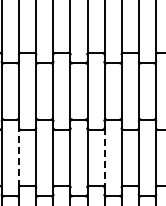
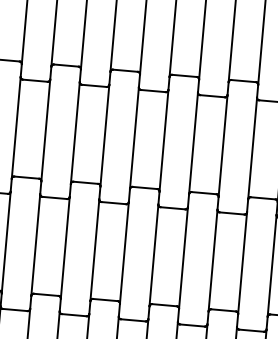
line: (18, 157) -> (34, 244), dashed -> solid
line: (104, 158) -> (183, 259), dashed -> solid

